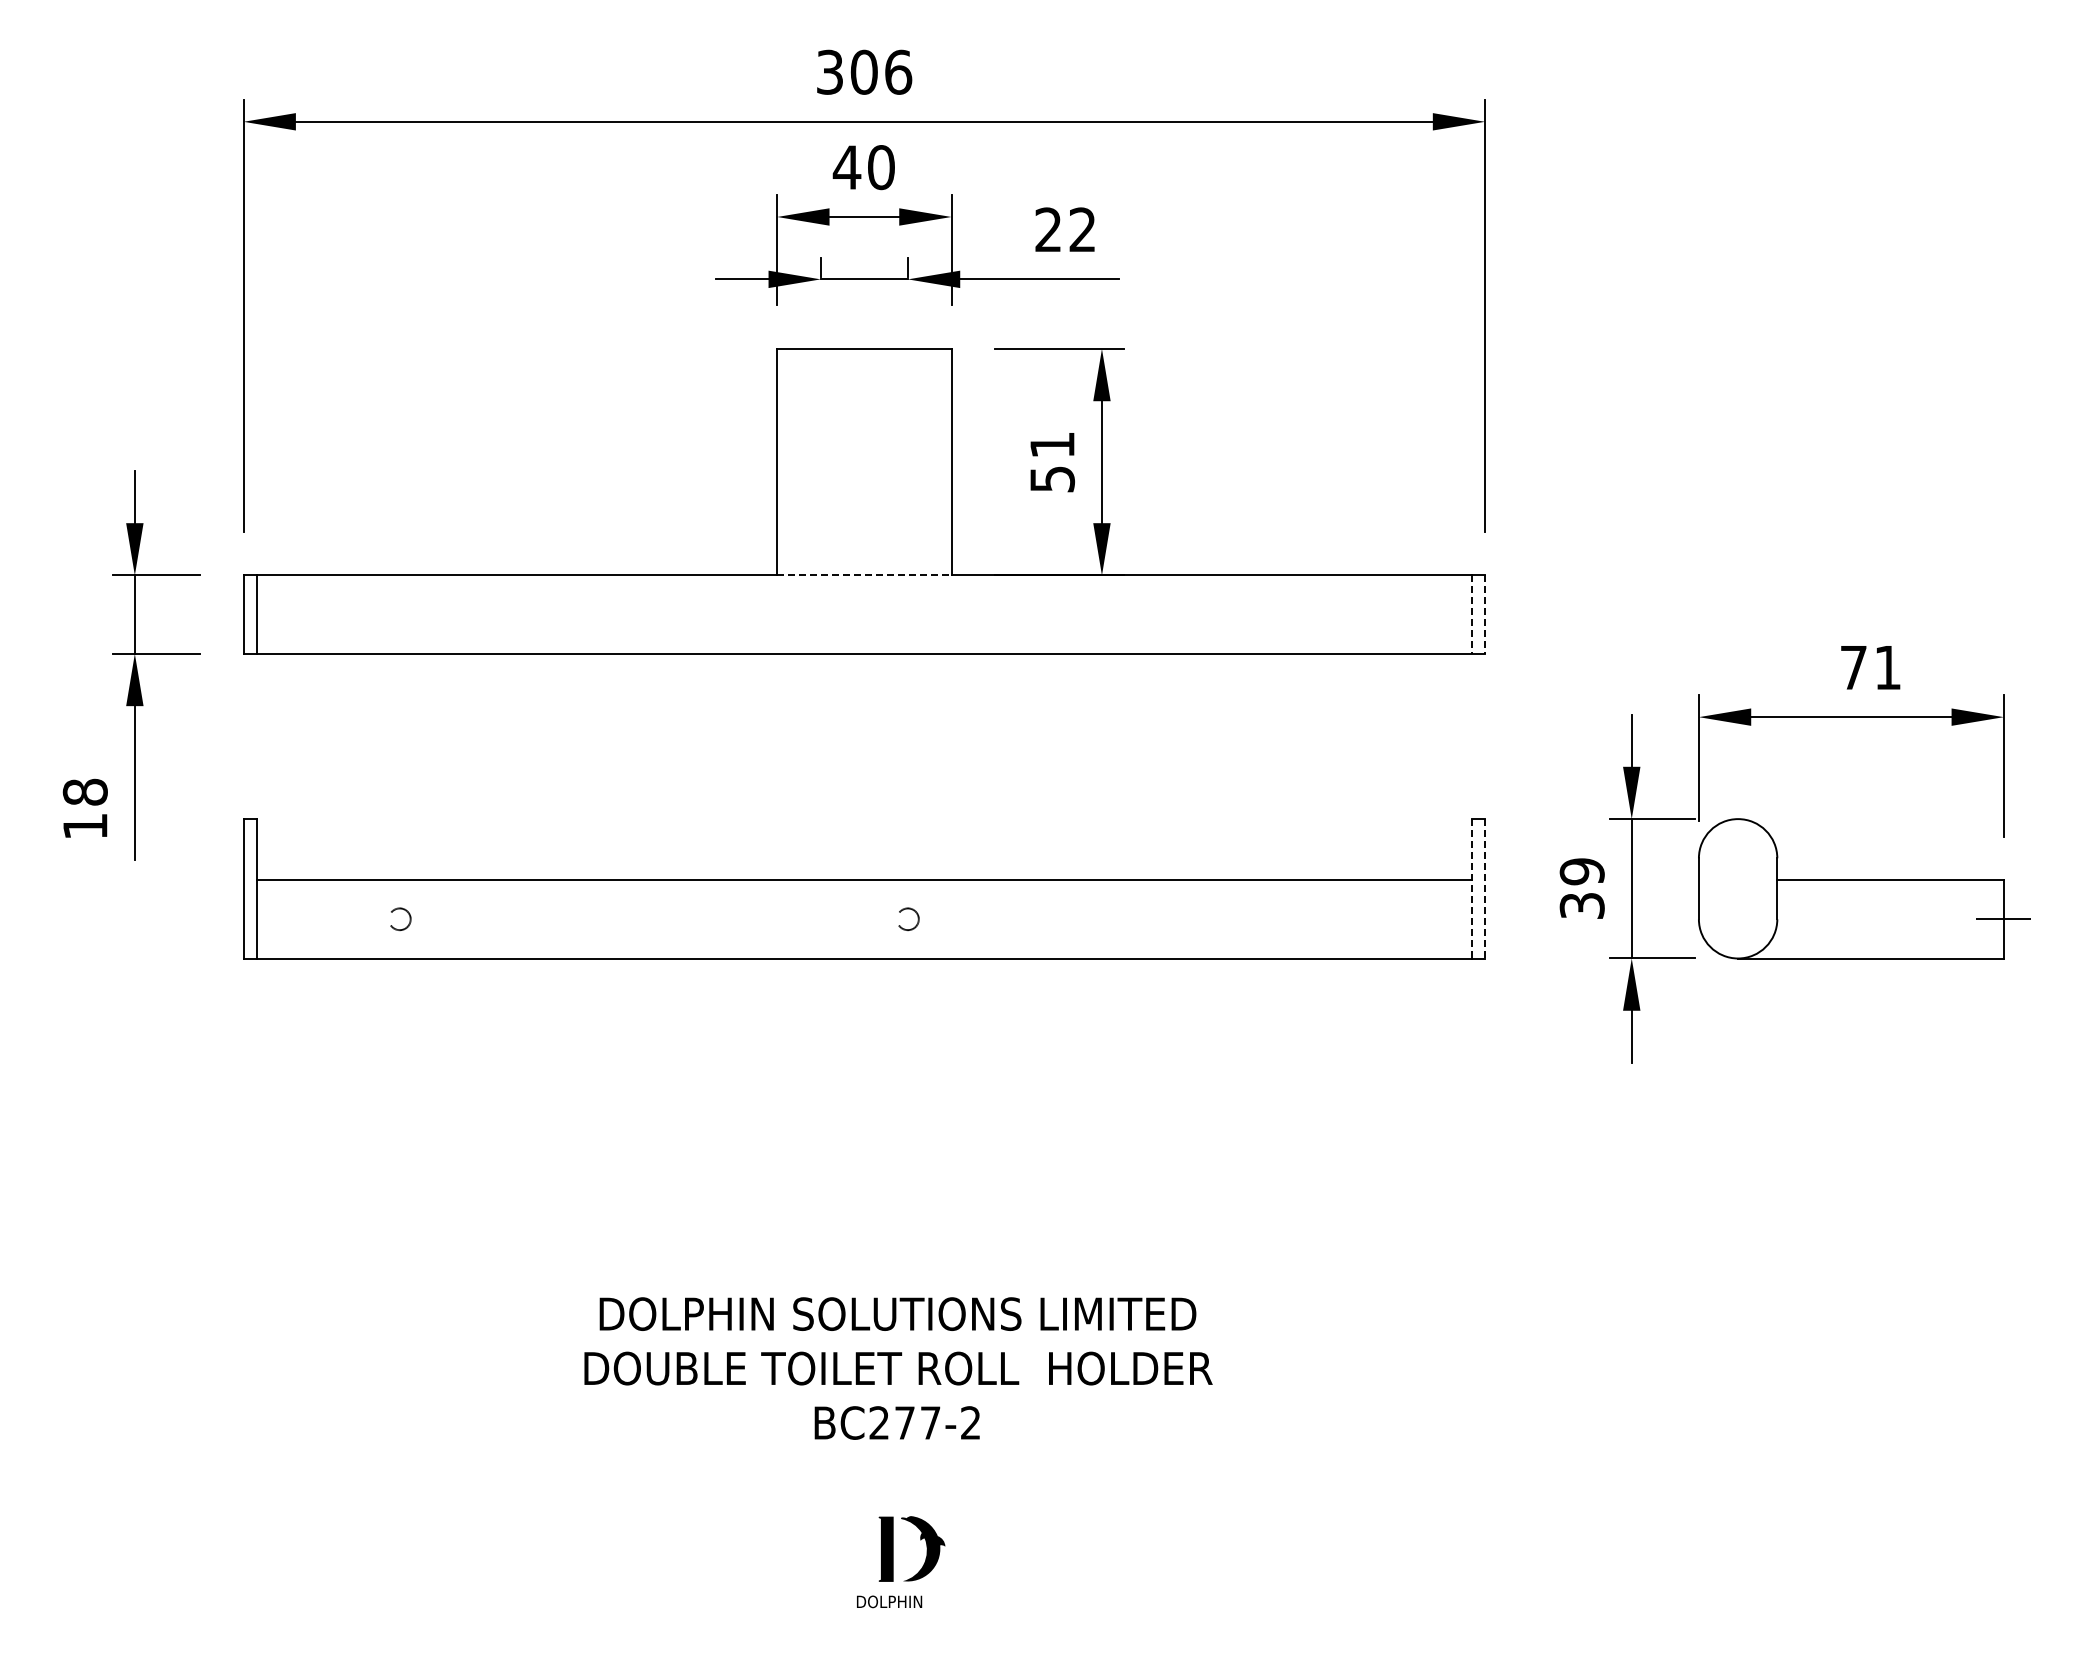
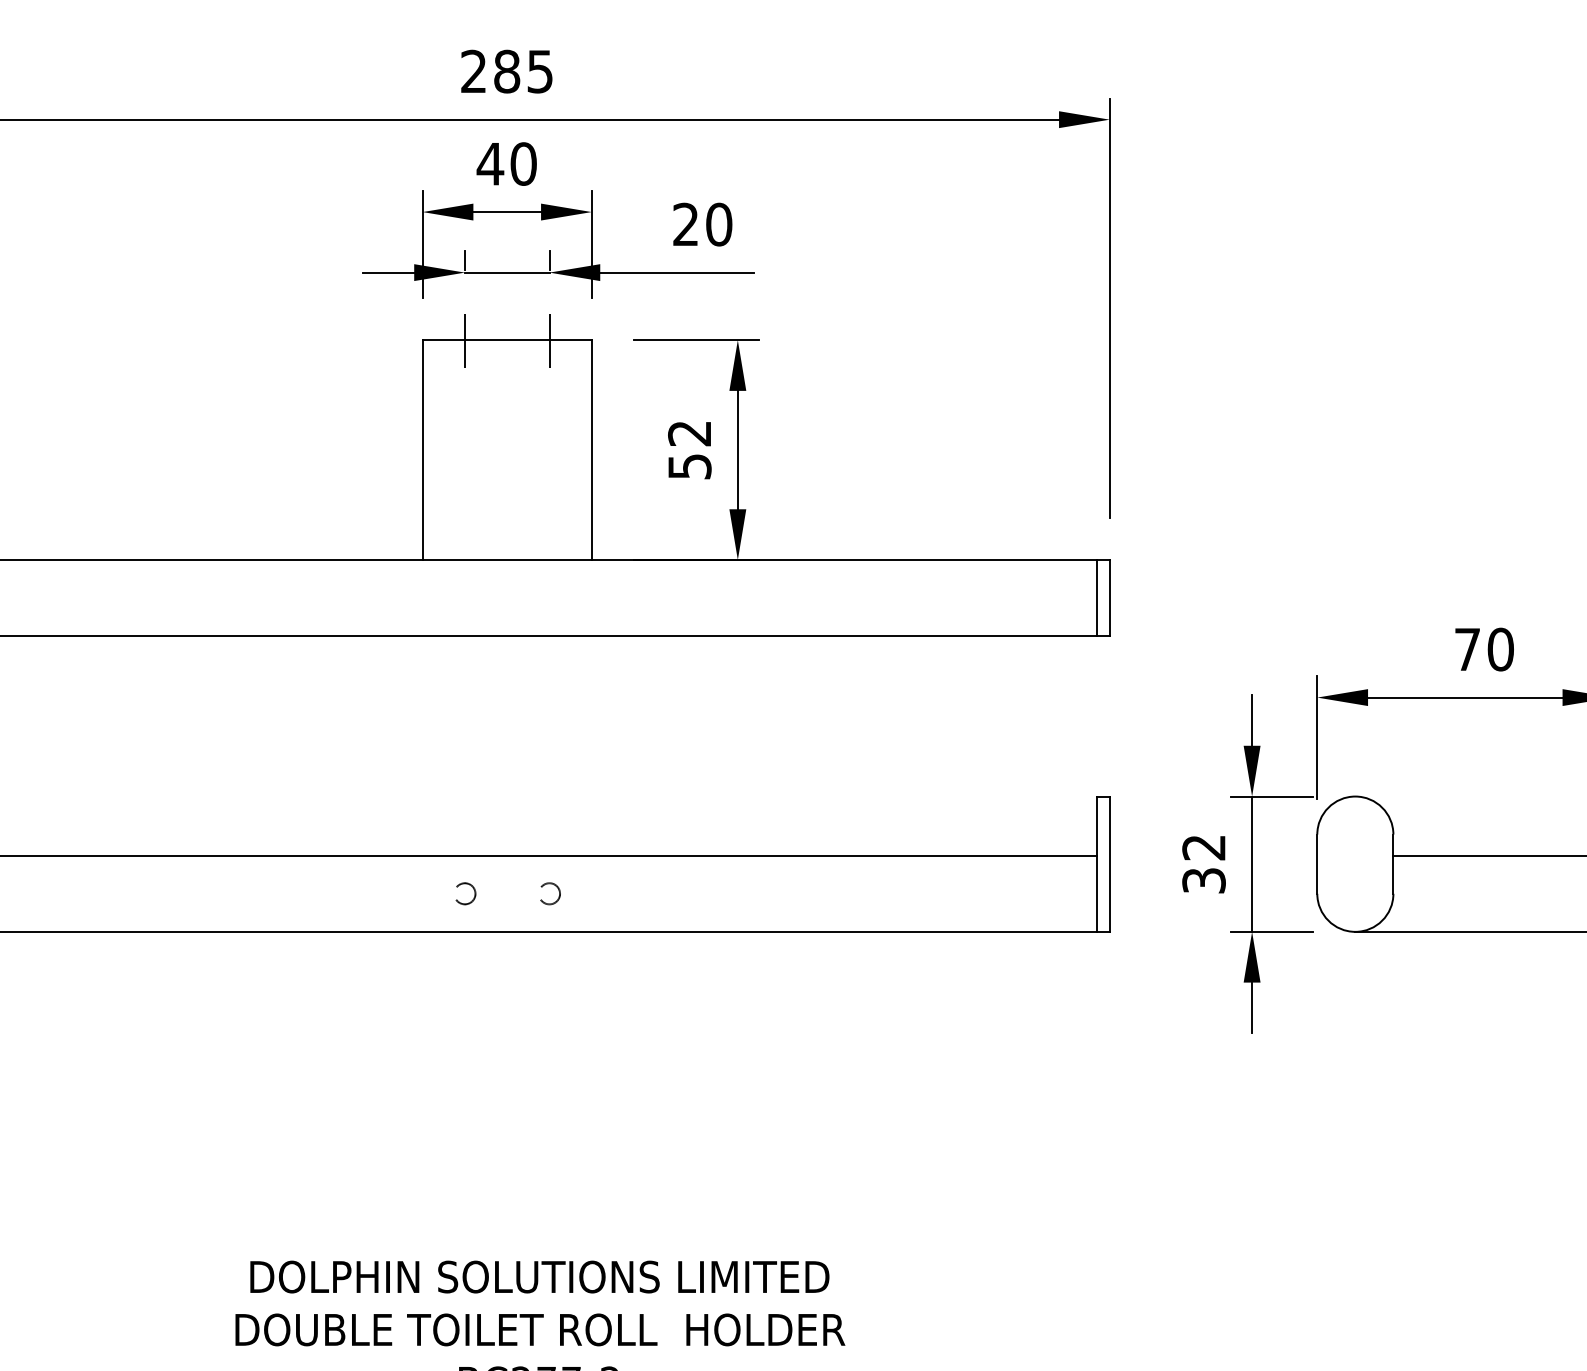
text: (864, 71) -> (507, 70), 306 -> 285
text: (1082, 229) -> (718, 224), 22 -> 20
line: (820, 348) -> (464, 339), added
line: (907, 348) -> (549, 339), added
text: (1052, 445) -> (689, 433), 51 -> 52
line: (864, 575) -> (507, 560), dashed -> solid
line: (1472, 615) -> (1097, 598), dashed -> solid
line: (1485, 615) -> (1110, 598), dashed -> solid
text: (1887, 667) -> (1500, 649), 71 -> 70
text: (1581, 871) -> (1203, 847), 39 -> 32
line: (1472, 888) -> (1097, 863), dashed -> solid
line: (1485, 888) -> (1110, 863), dashed -> solid
circle: (400, 919) -> (465, 893), moved

